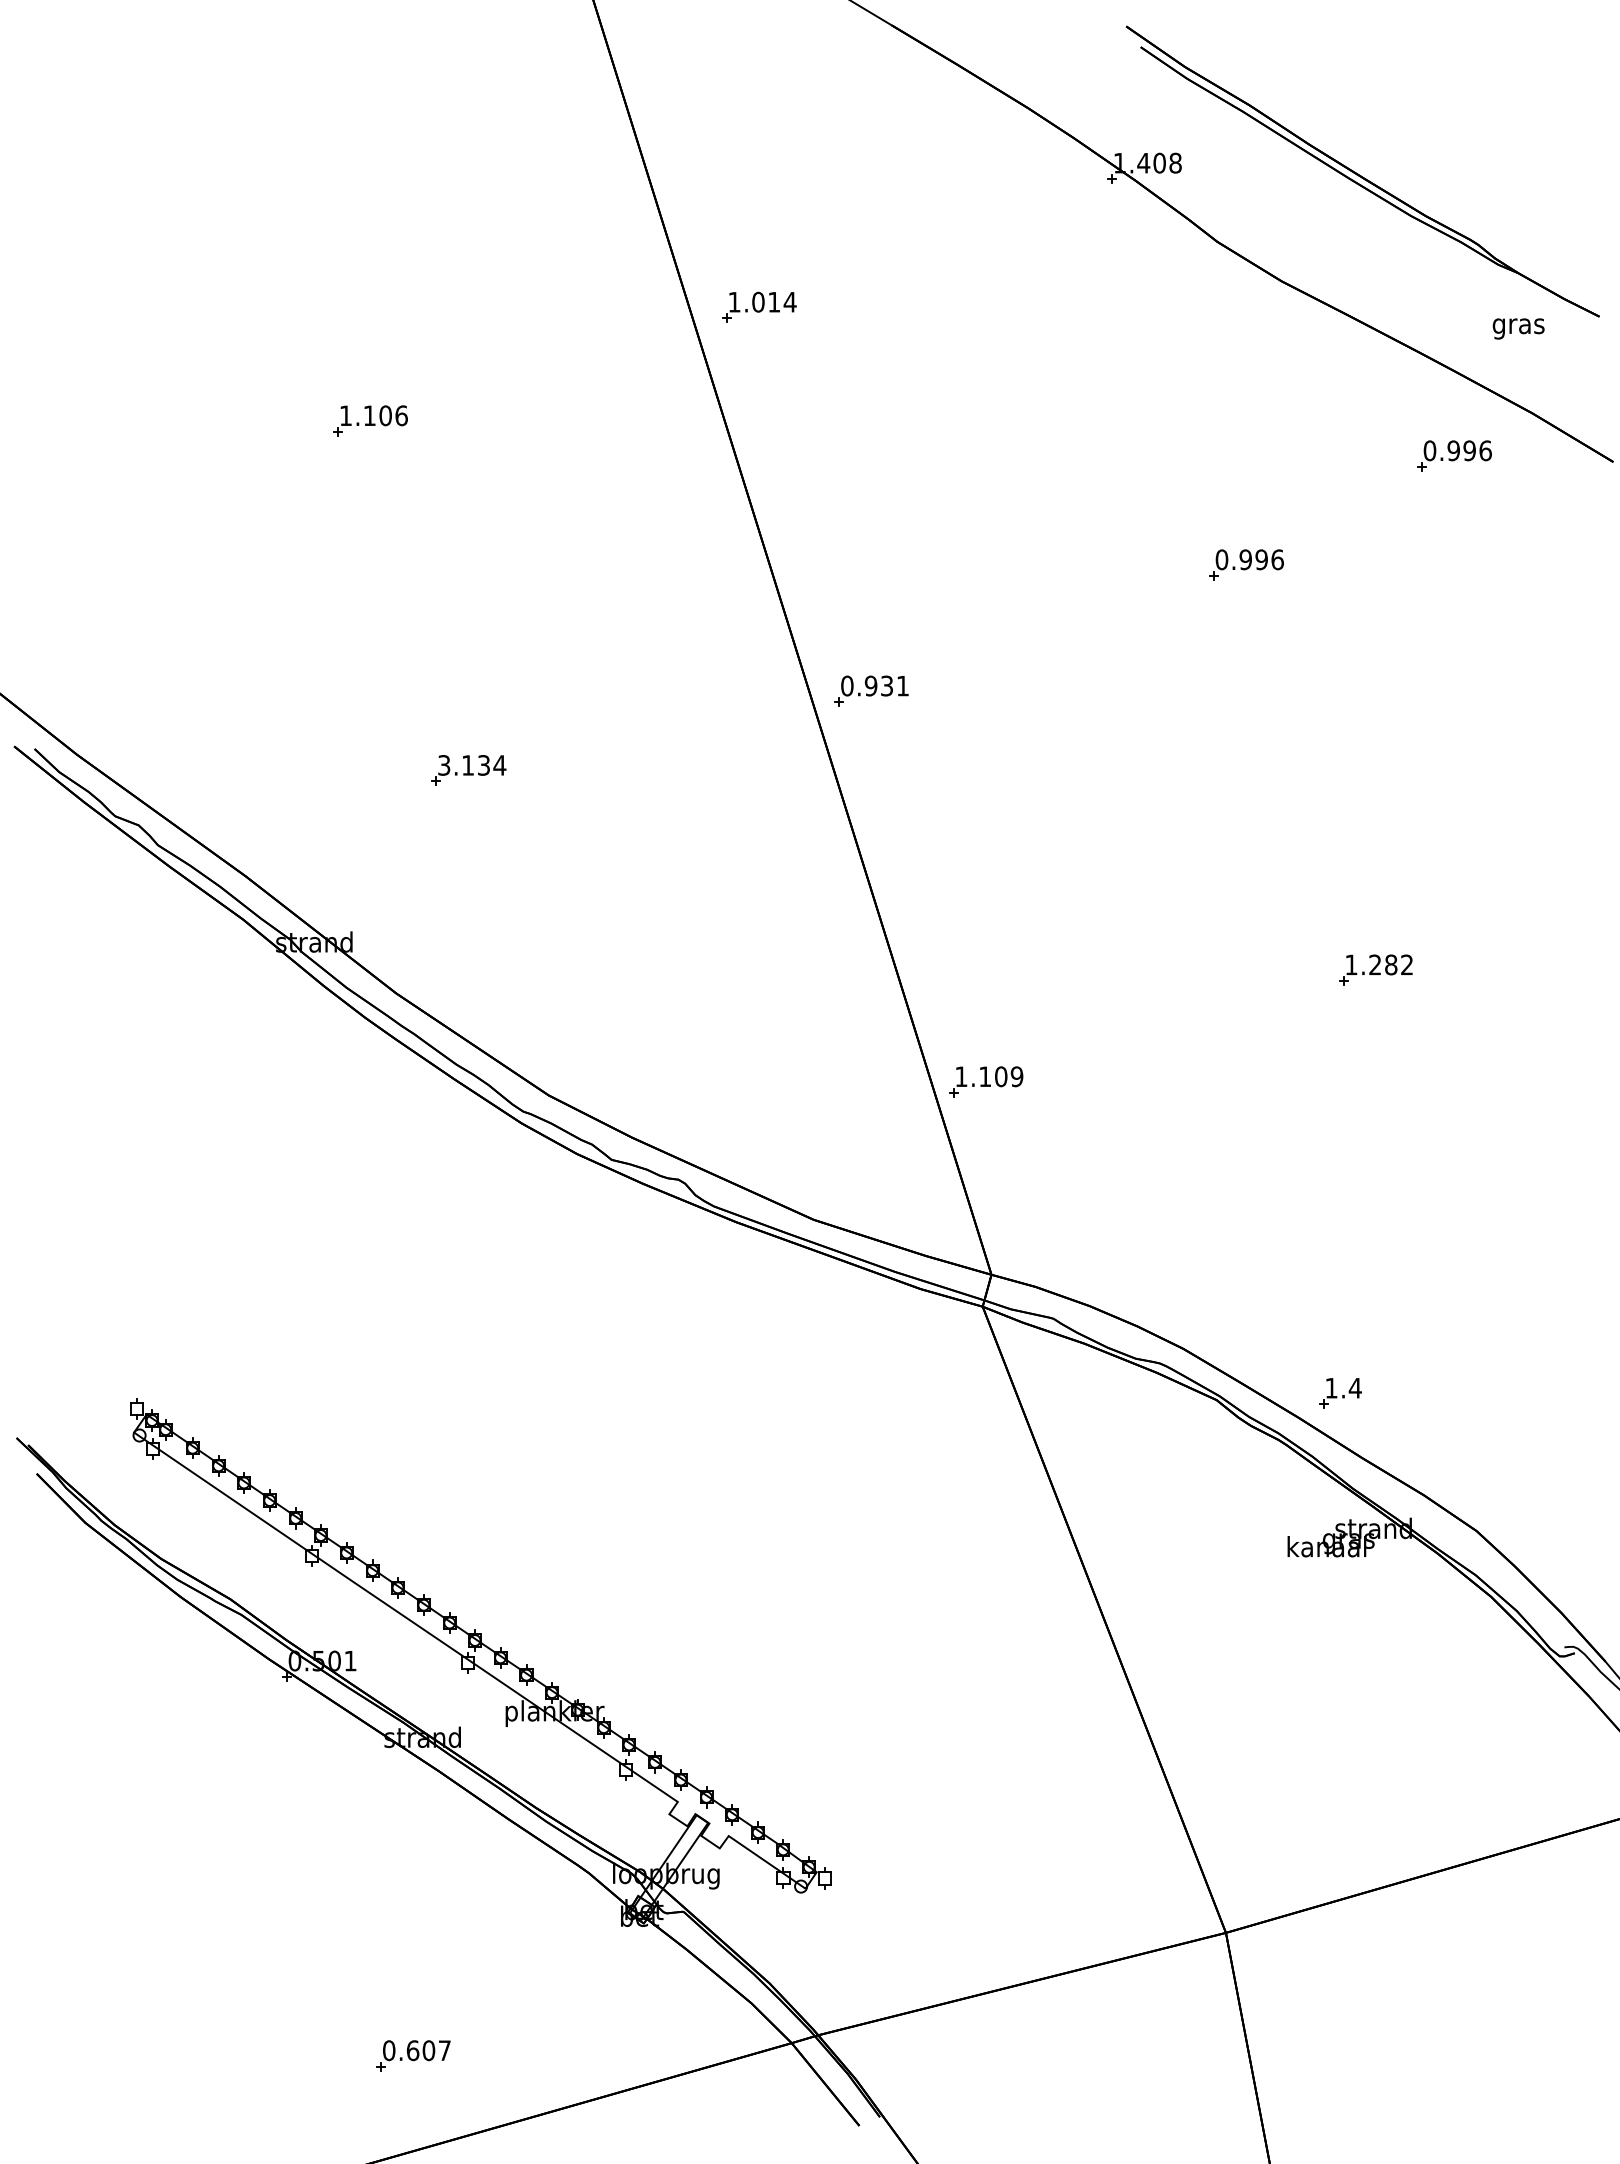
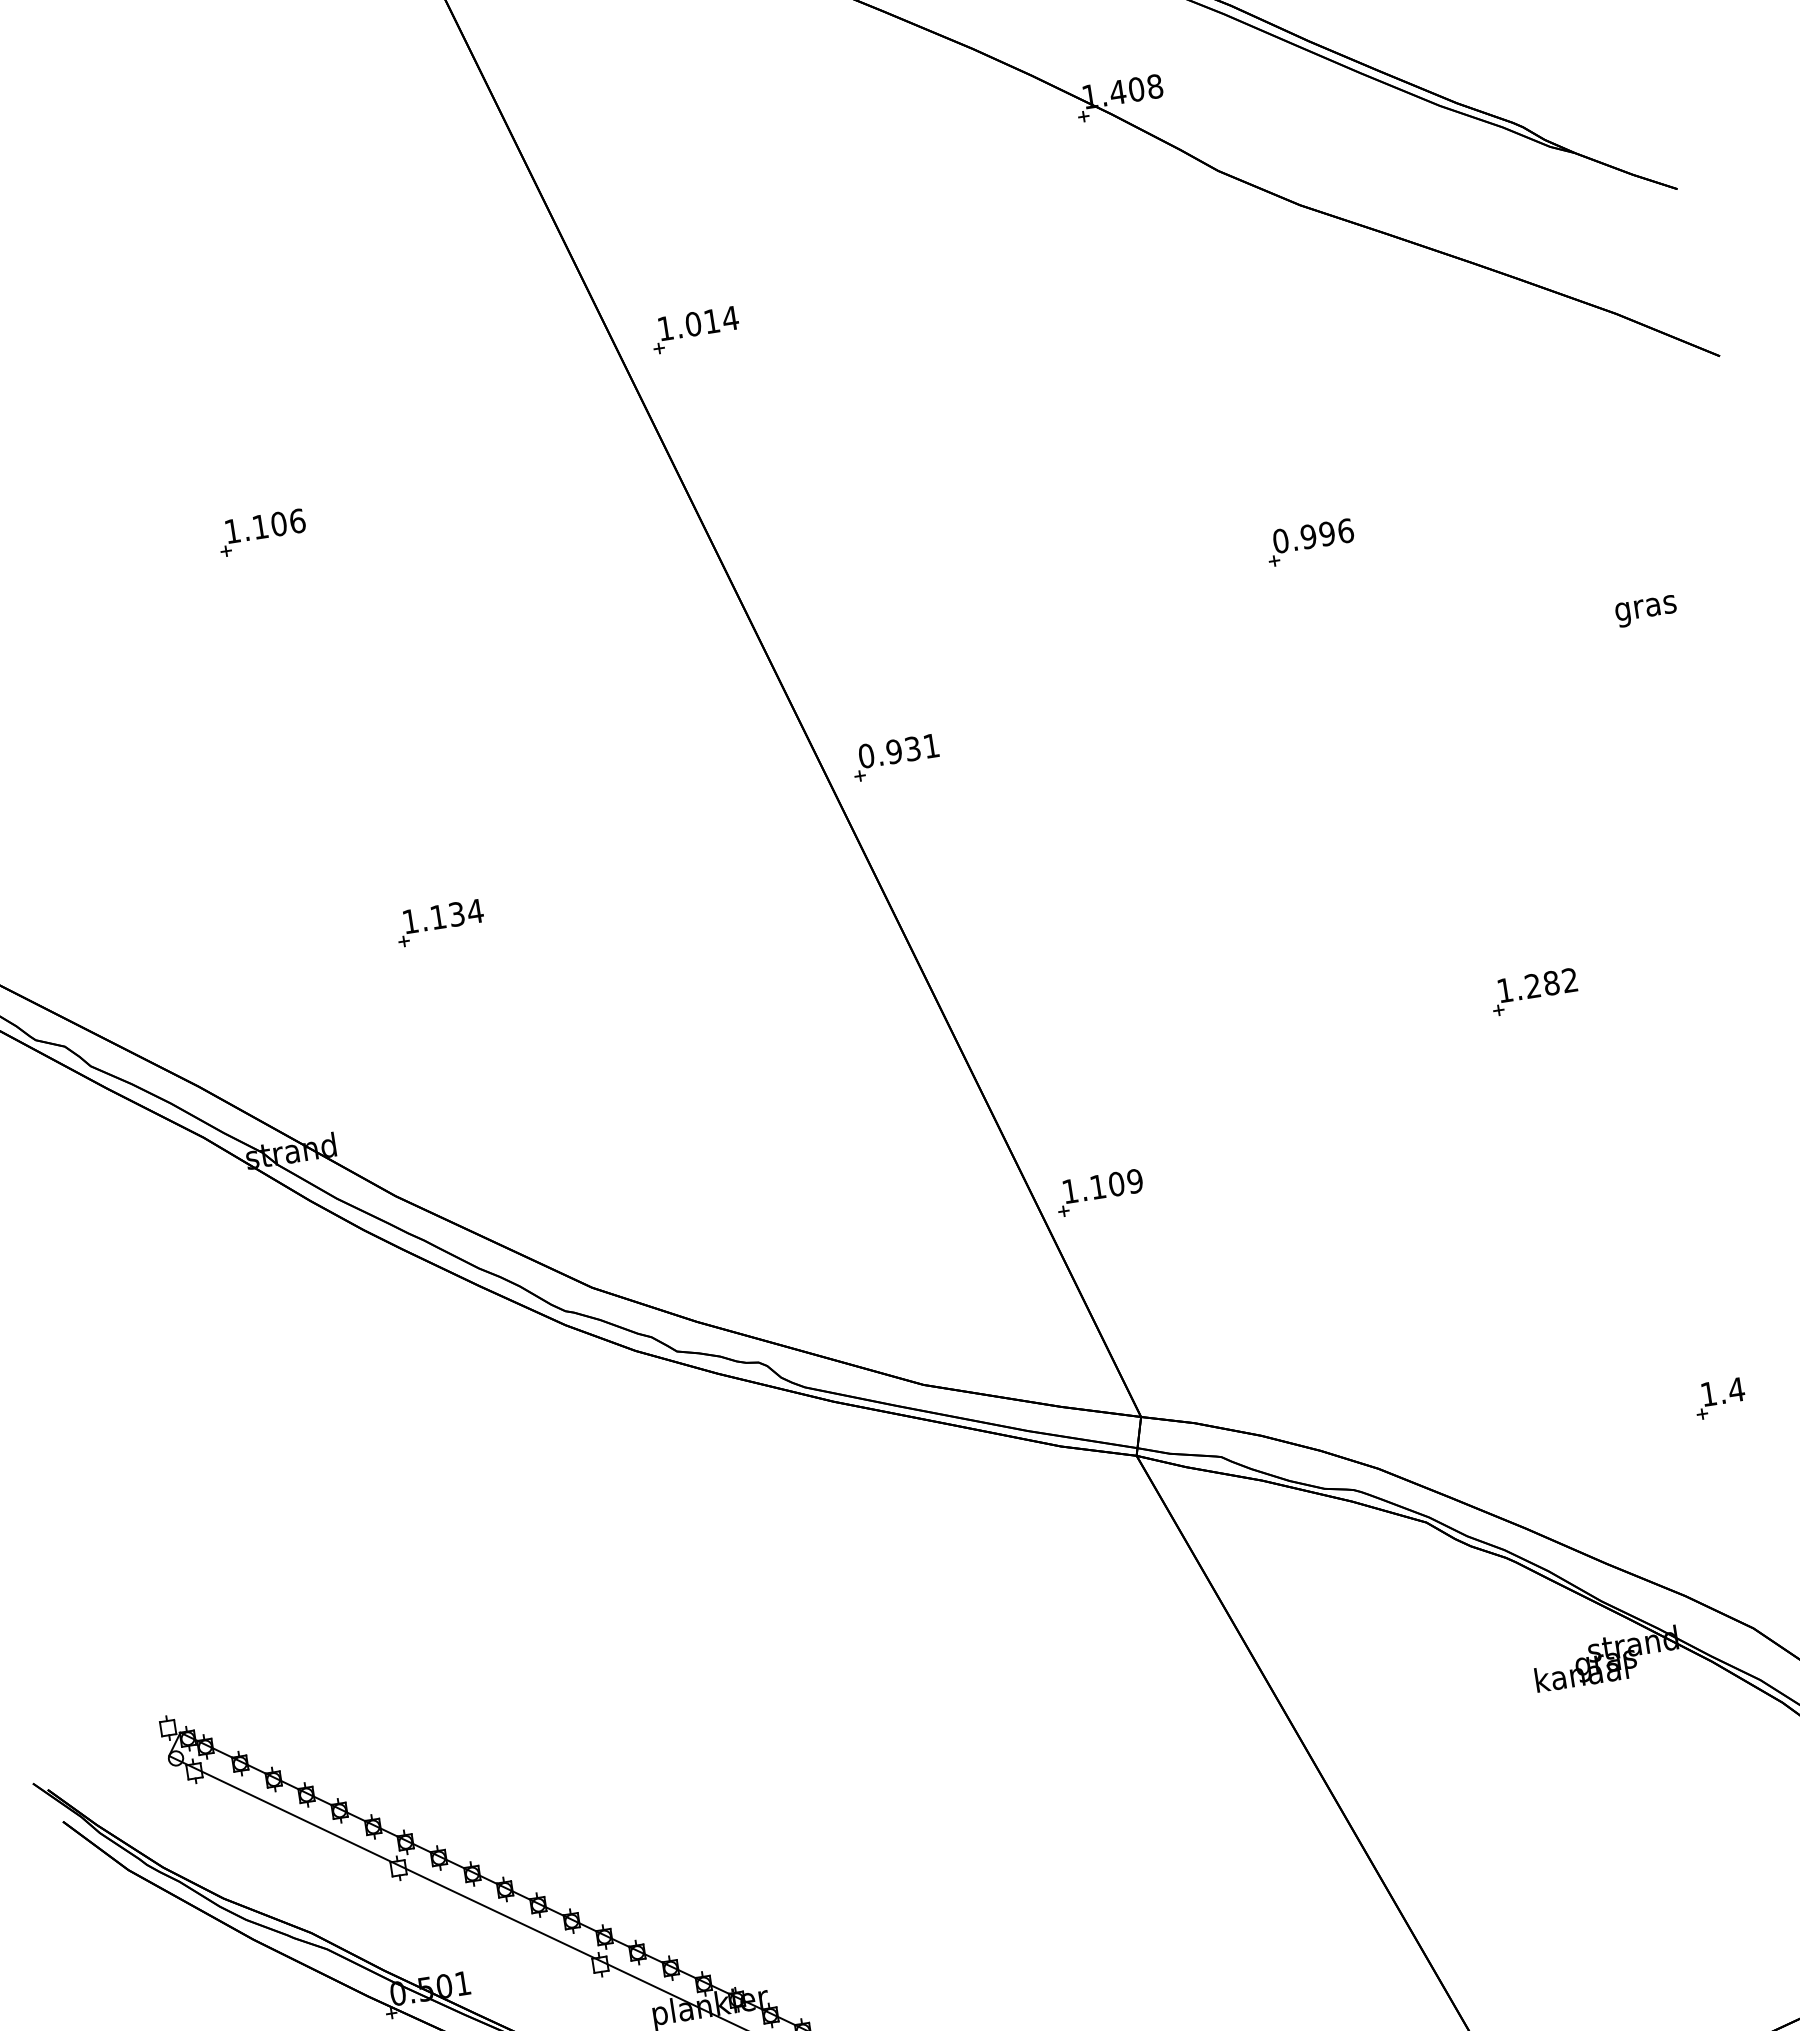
text: (1518, 328) -> (1645, 610), moved
part: (1454, 455) -> (1533, 377), removed
text: (444, 765) -> (410, 921), 3.134 -> 1.134
part: (1340, 1393) -> (1720, 1398), moved

